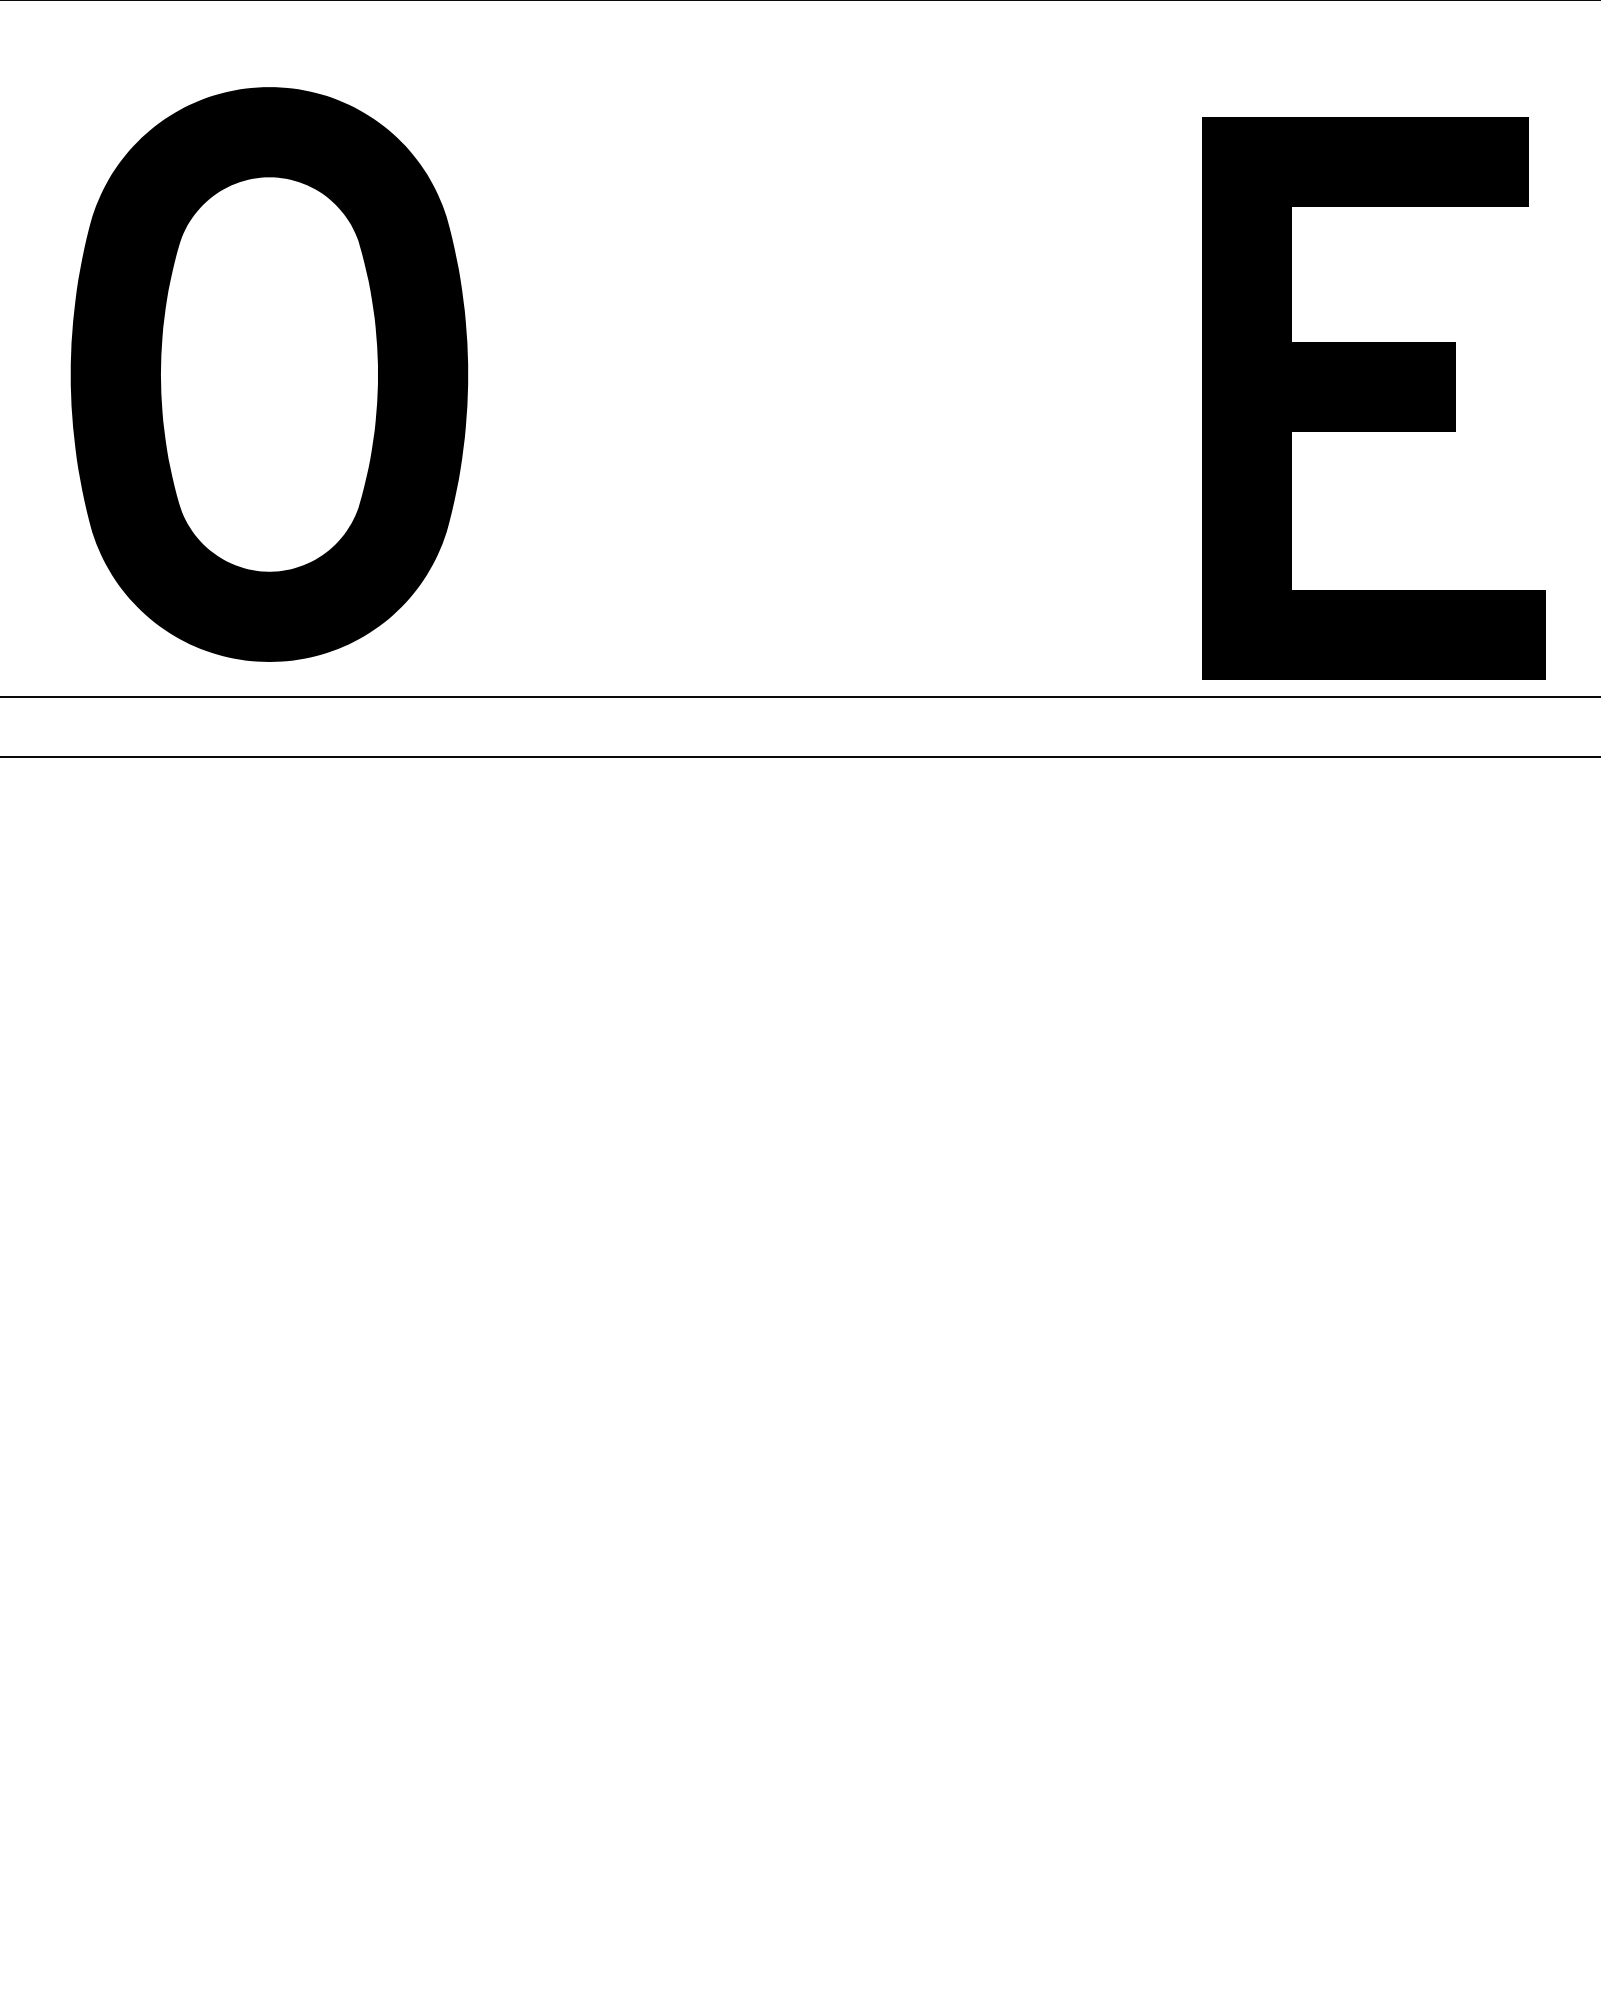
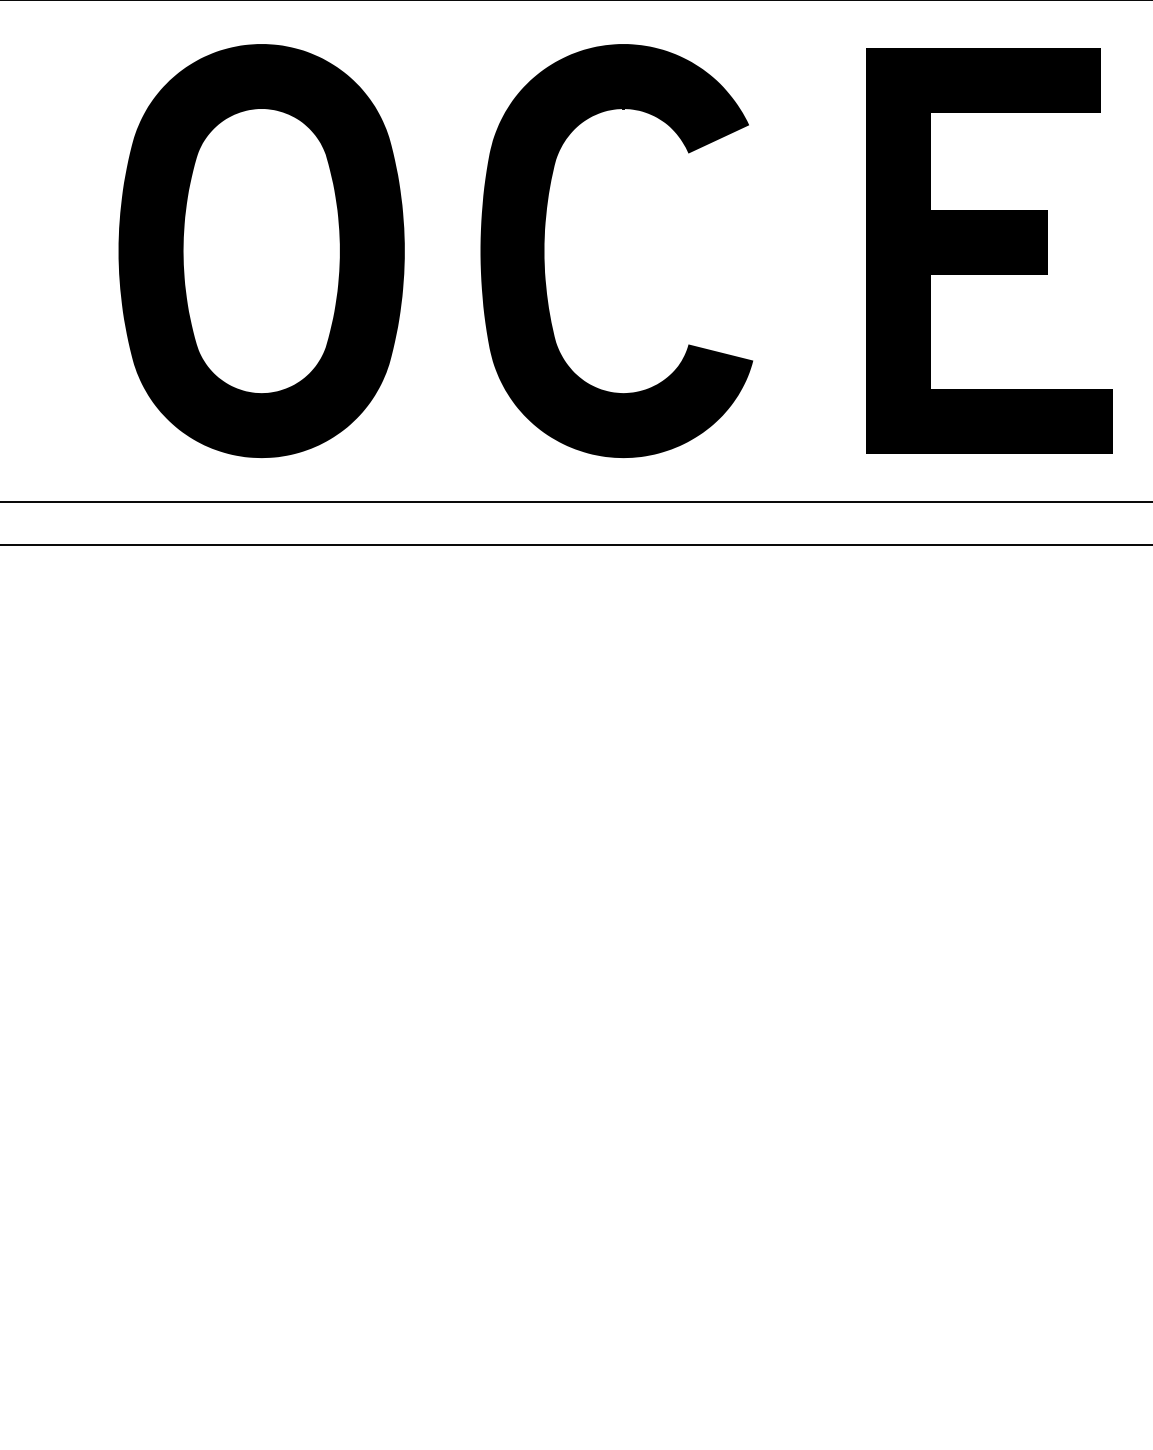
fill: (856, 348) -> (616, 251), added
part: (269, 374) -> (261, 251), moved
part: (1373, 398) -> (989, 251), moved

